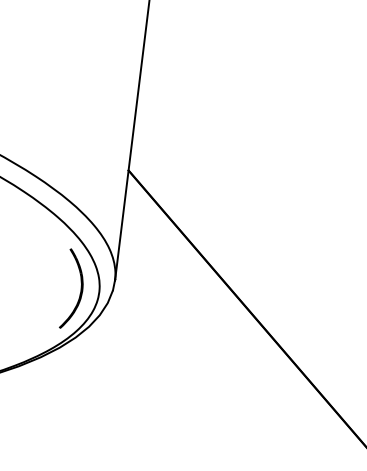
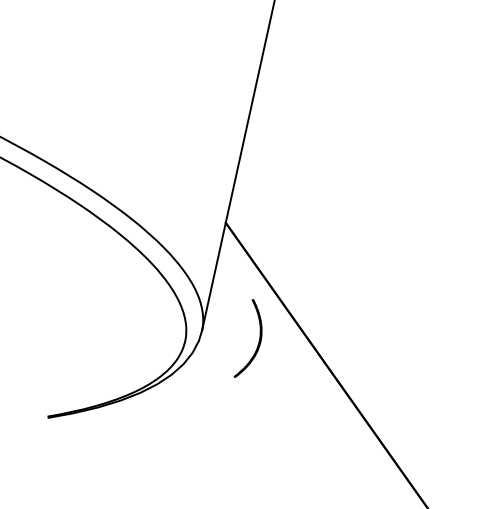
part: (80, 289) -> (258, 340), moved

